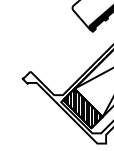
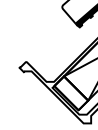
hatch: (84, 108) -> (72, 93), removed

